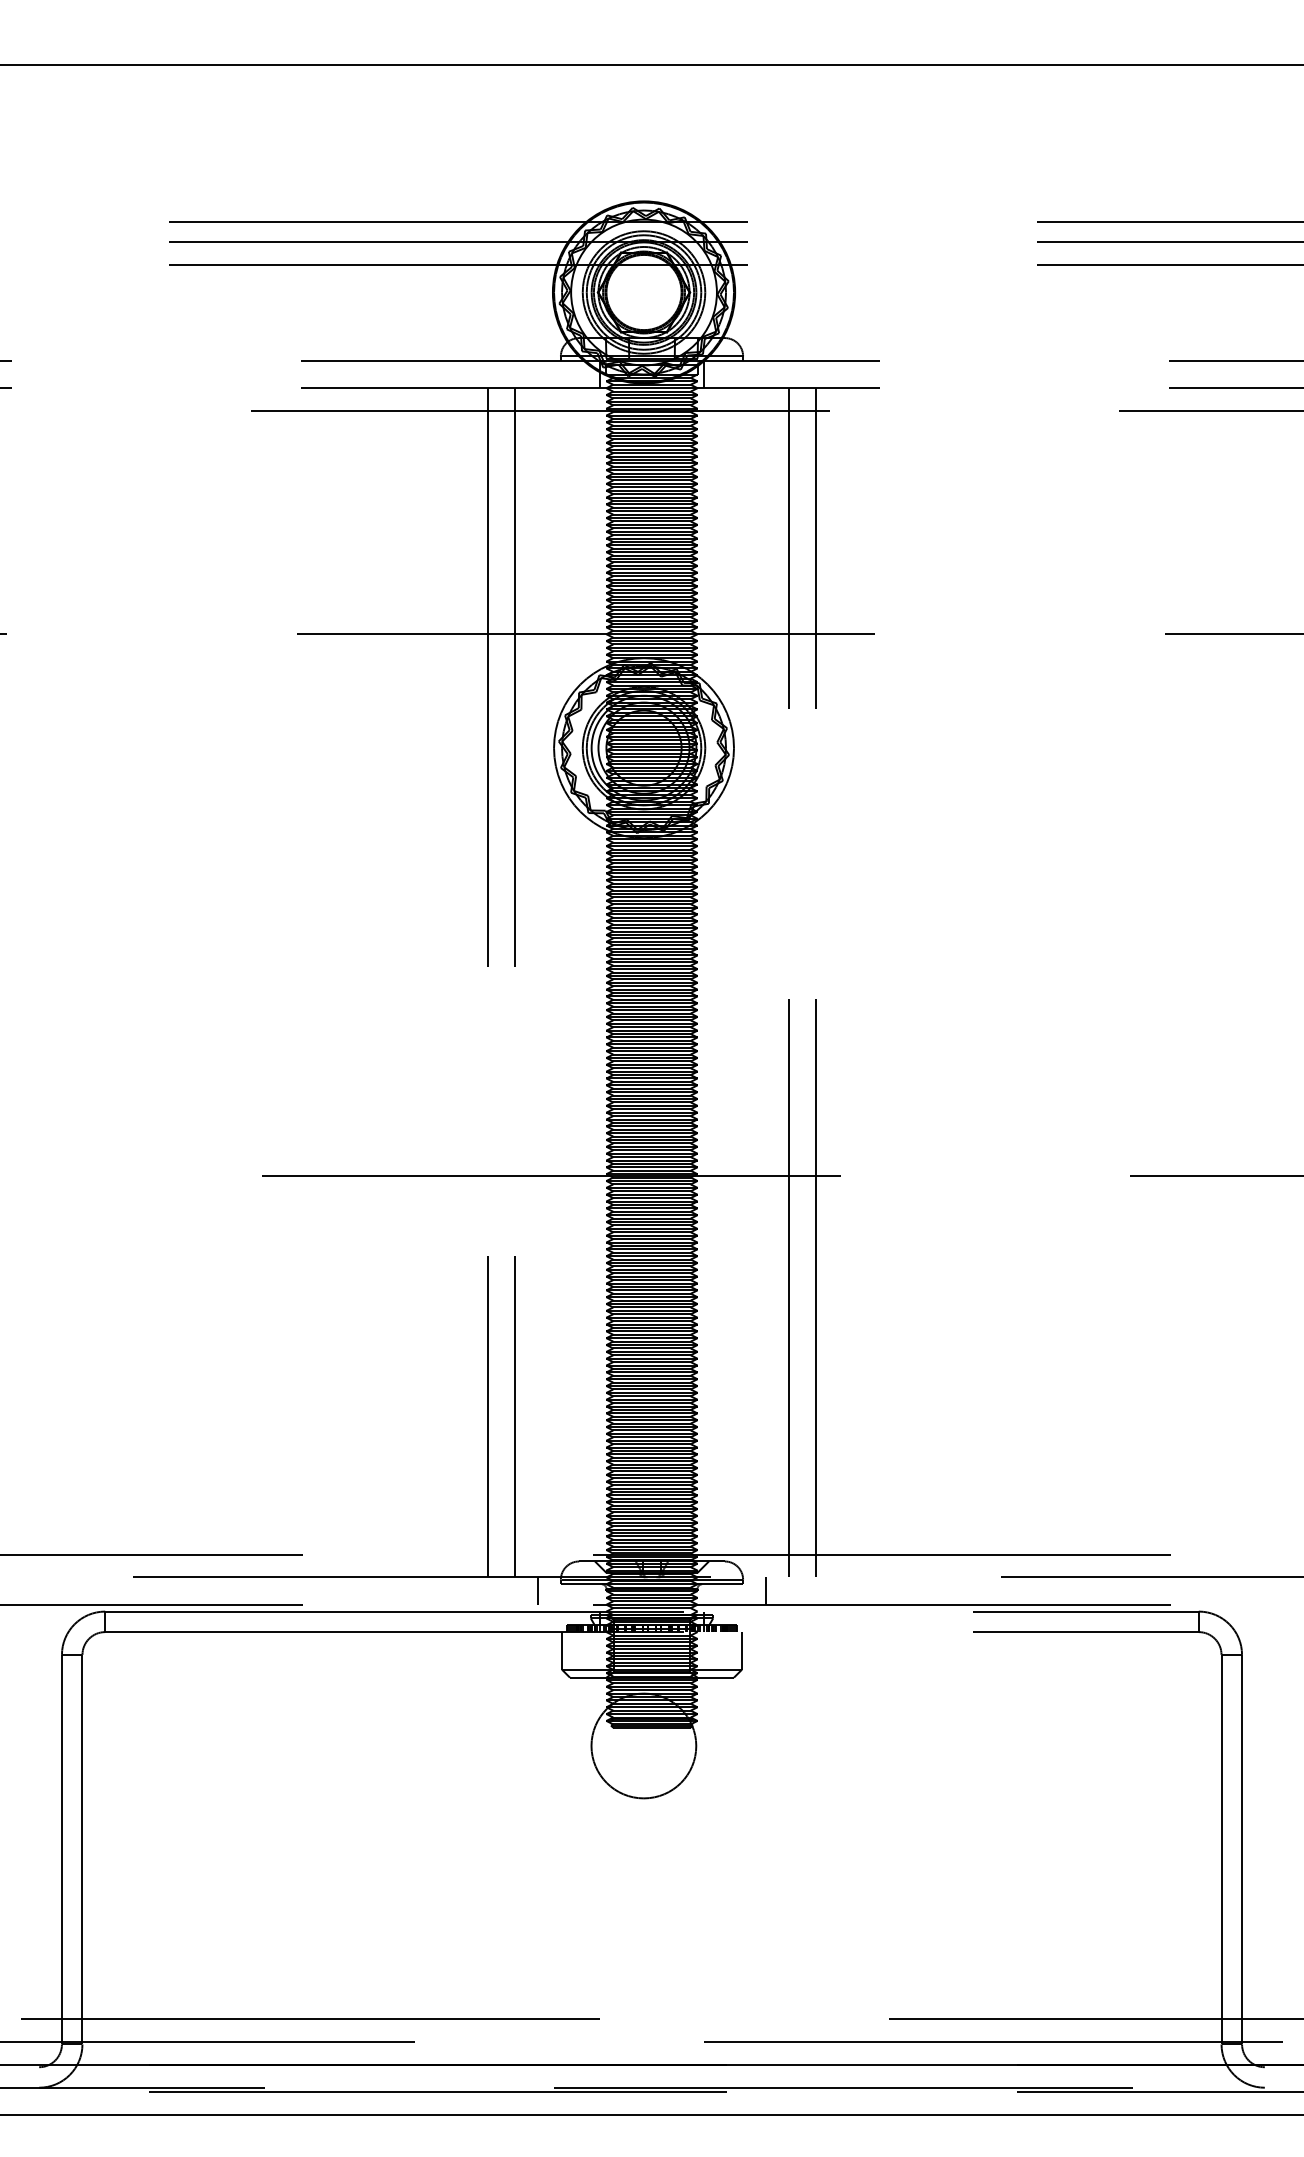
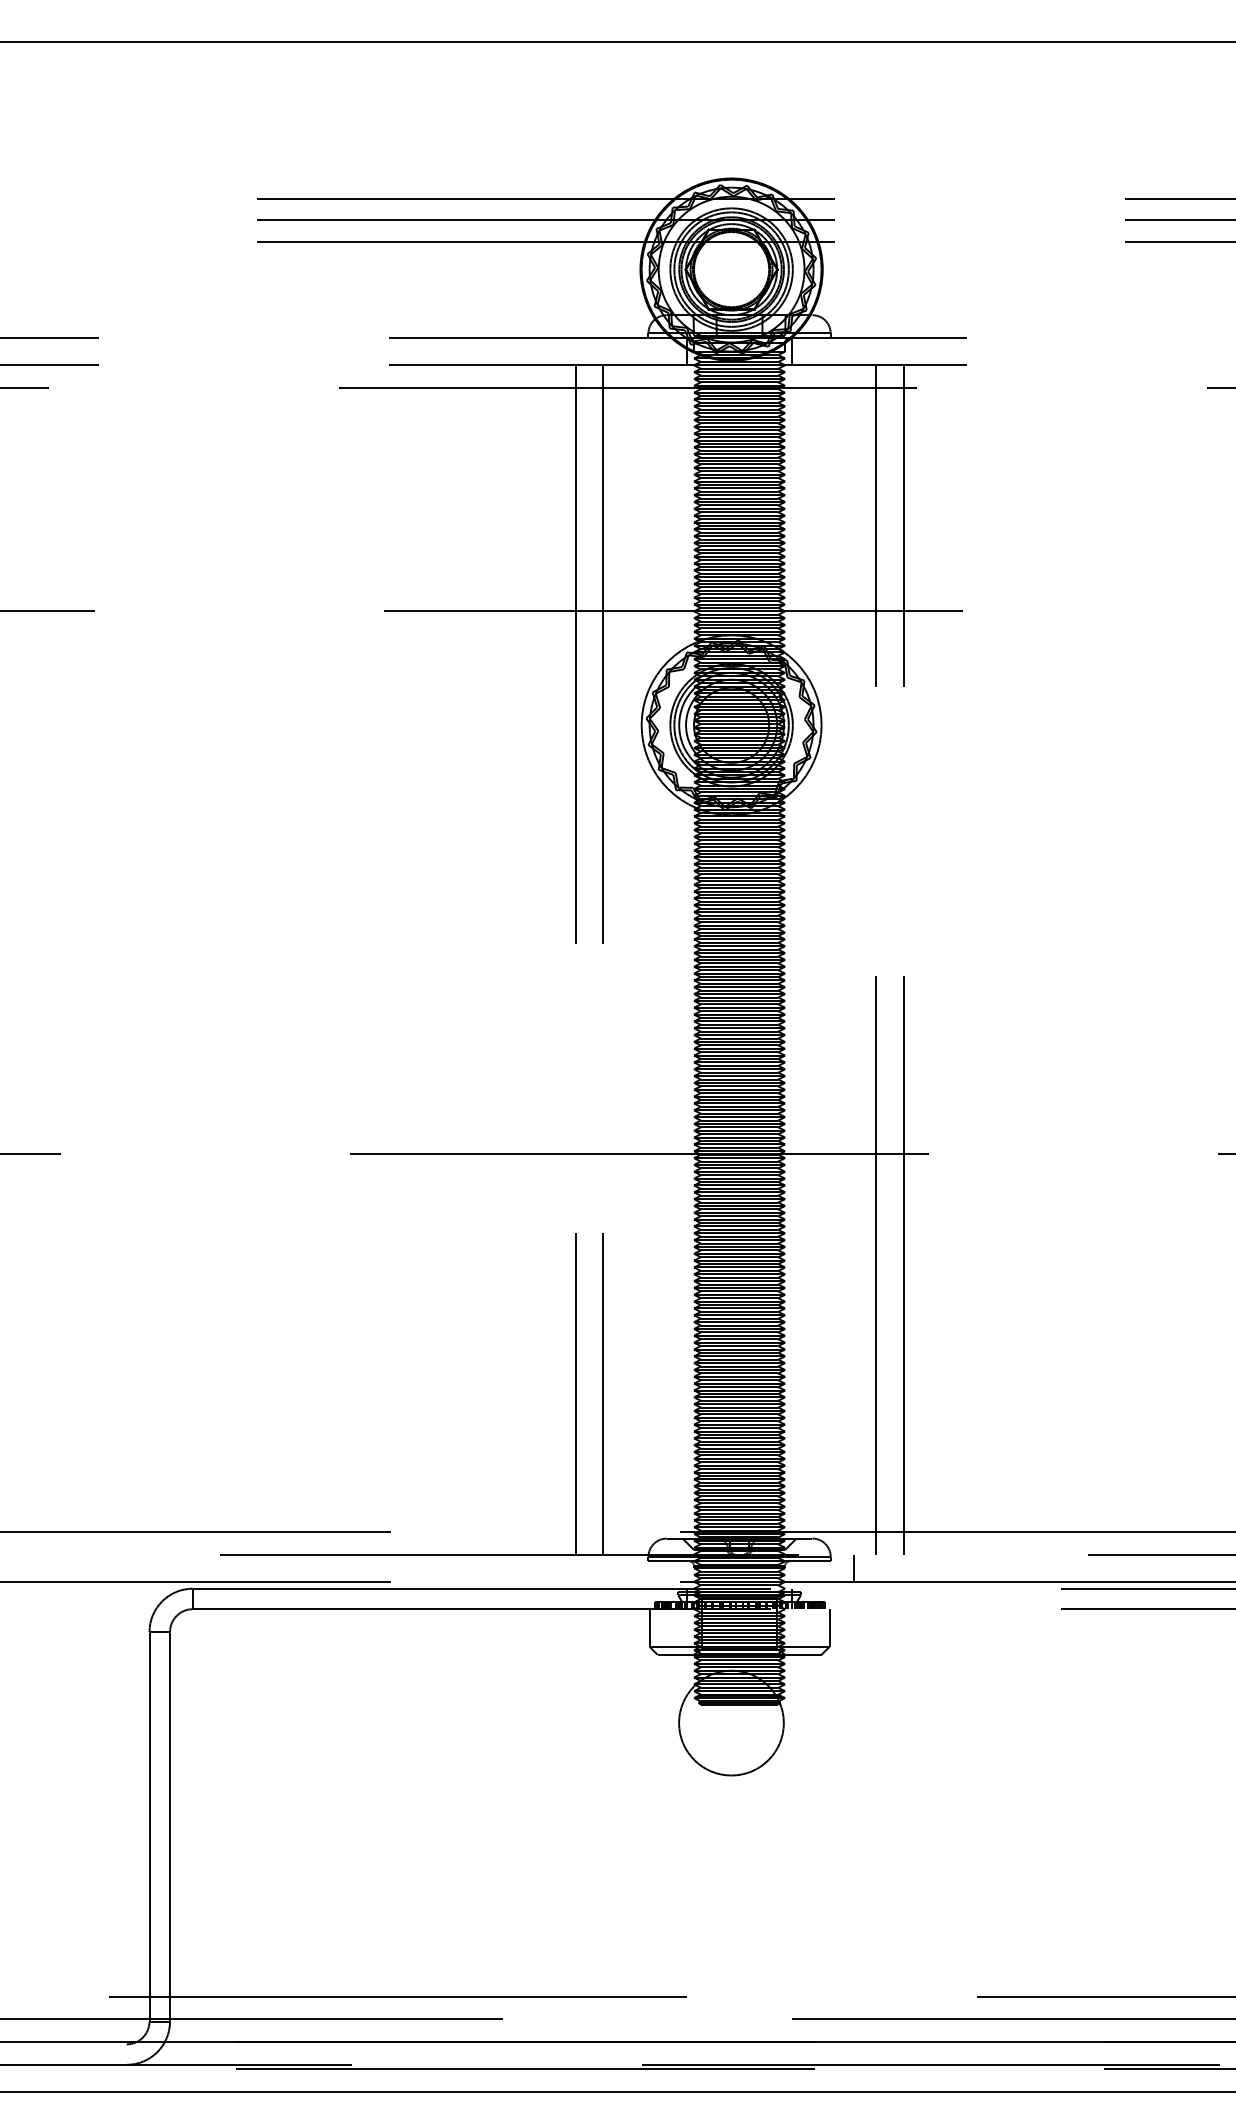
line: (538, 1590) -> (626, 1567), removed

